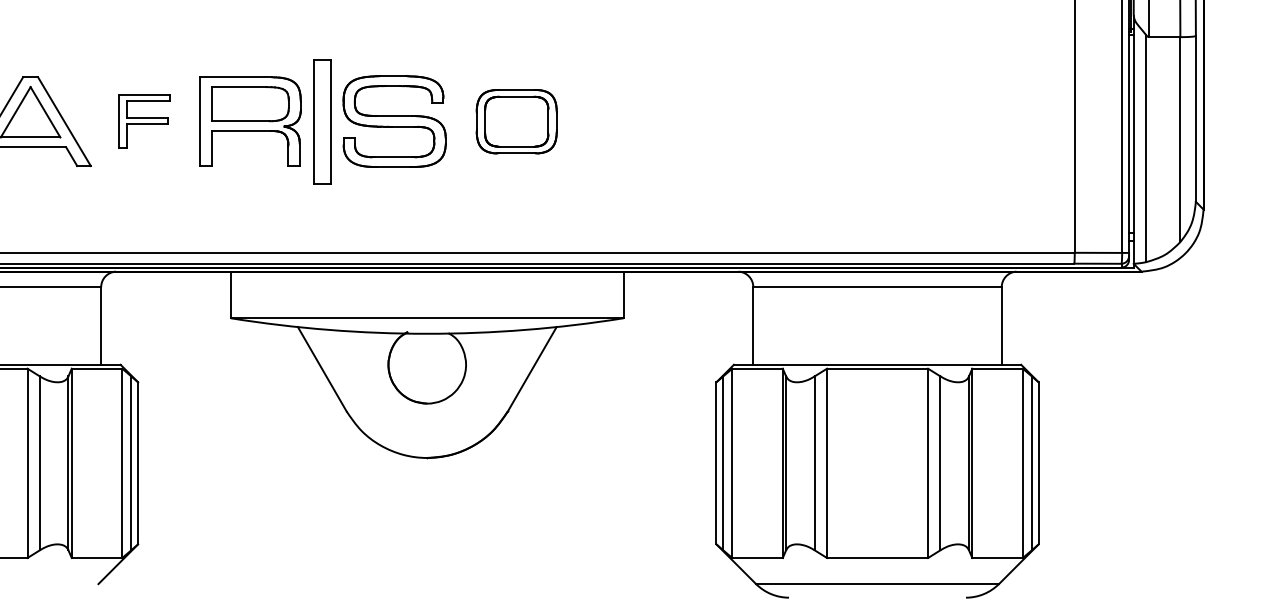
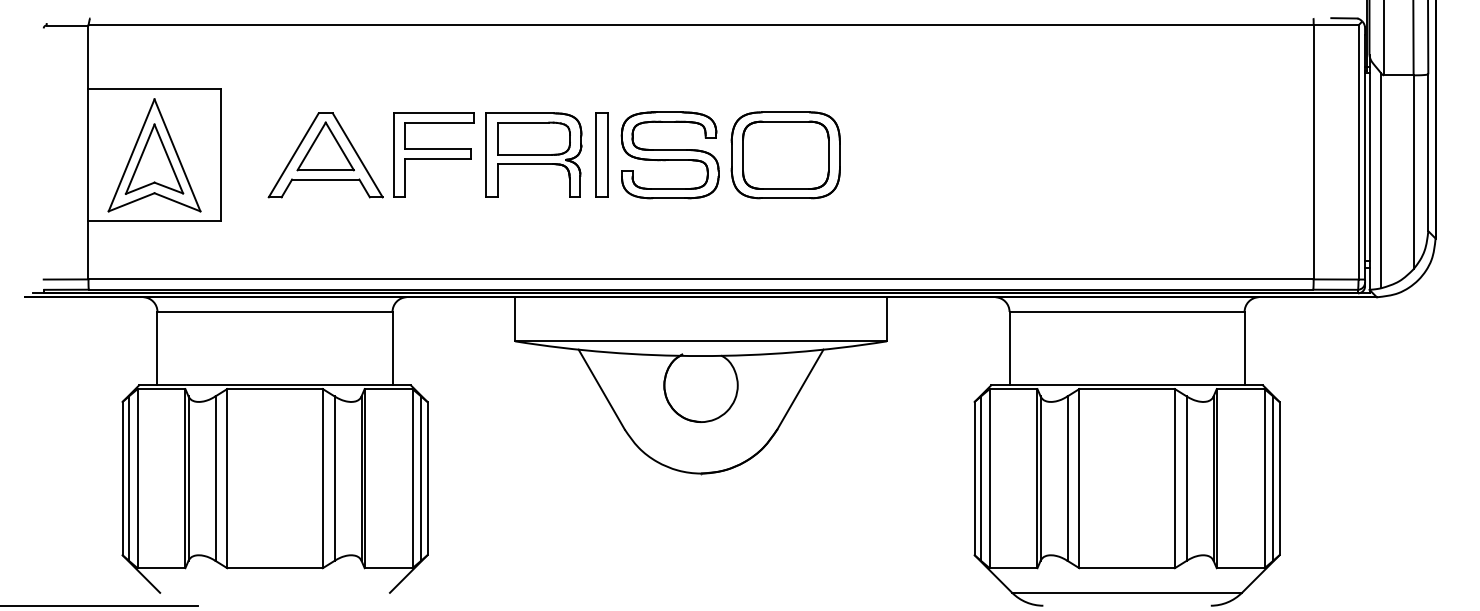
part: (144, 120) -> (433, 154), size x1.67
part: (322, 120) -> (601, 154), size x0.71
part: (516, 121) -> (785, 155), size x1.43

